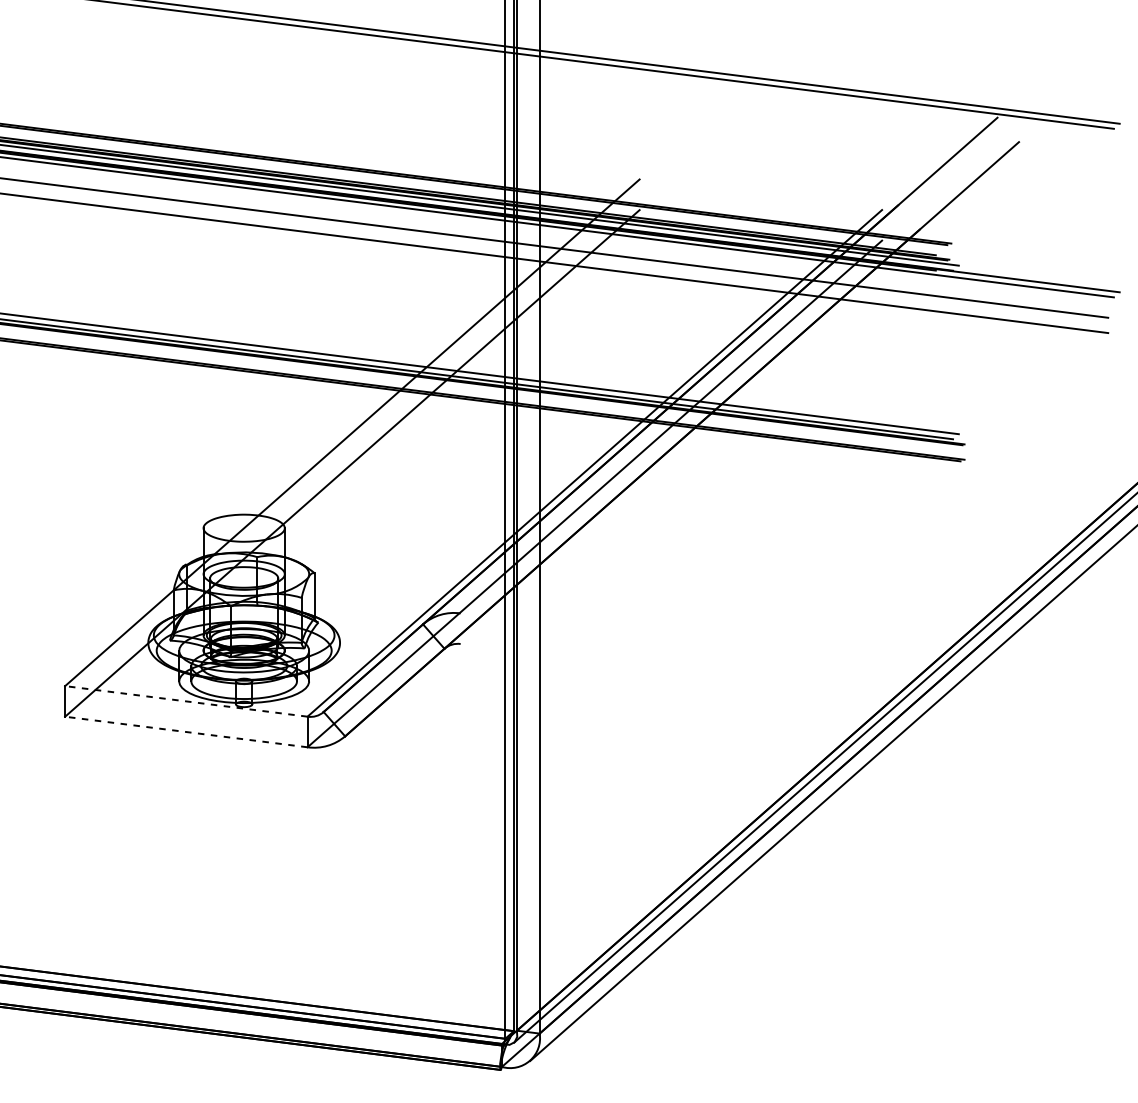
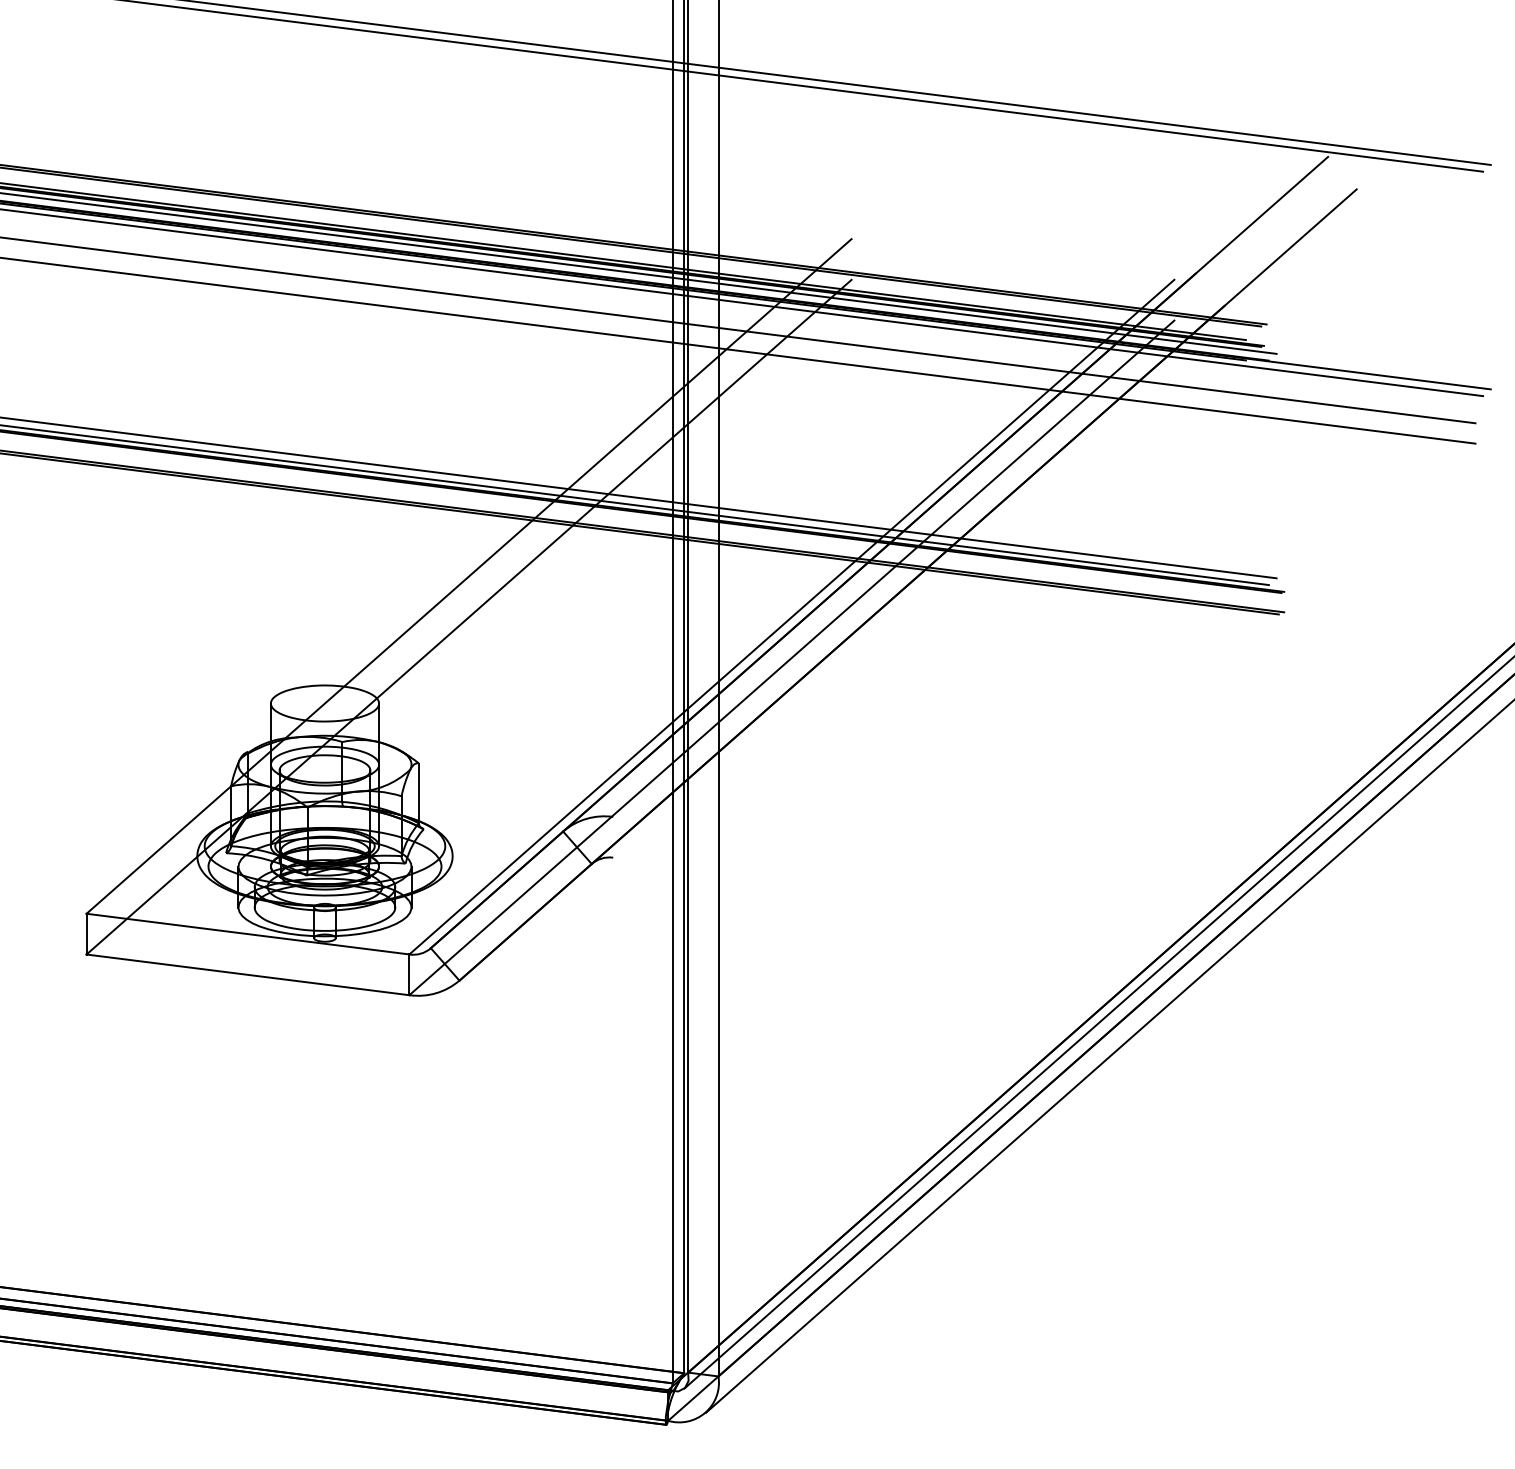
line: (185, 701) -> (247, 934), dashed -> solid
line: (185, 731) -> (247, 974), dashed -> solid

